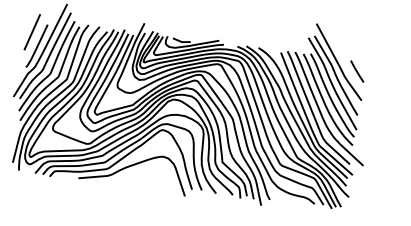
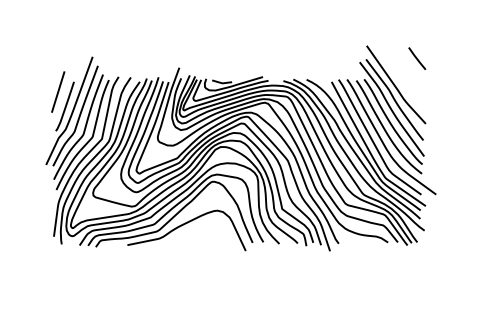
line: (357, 71) -> (417, 58), moved

